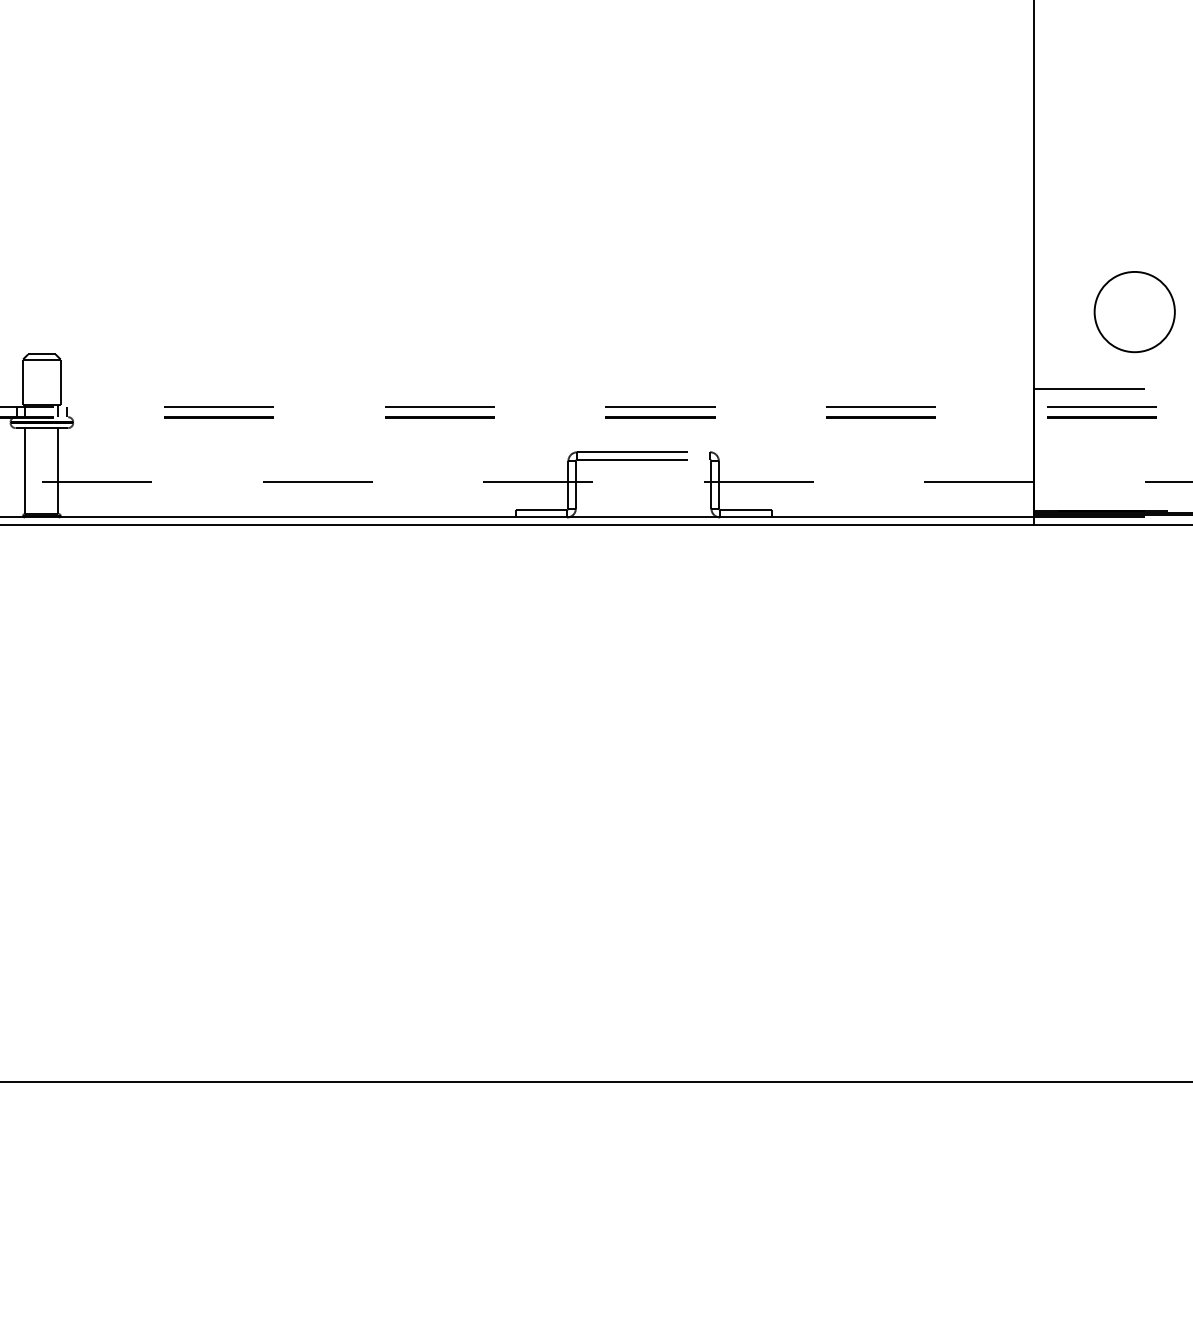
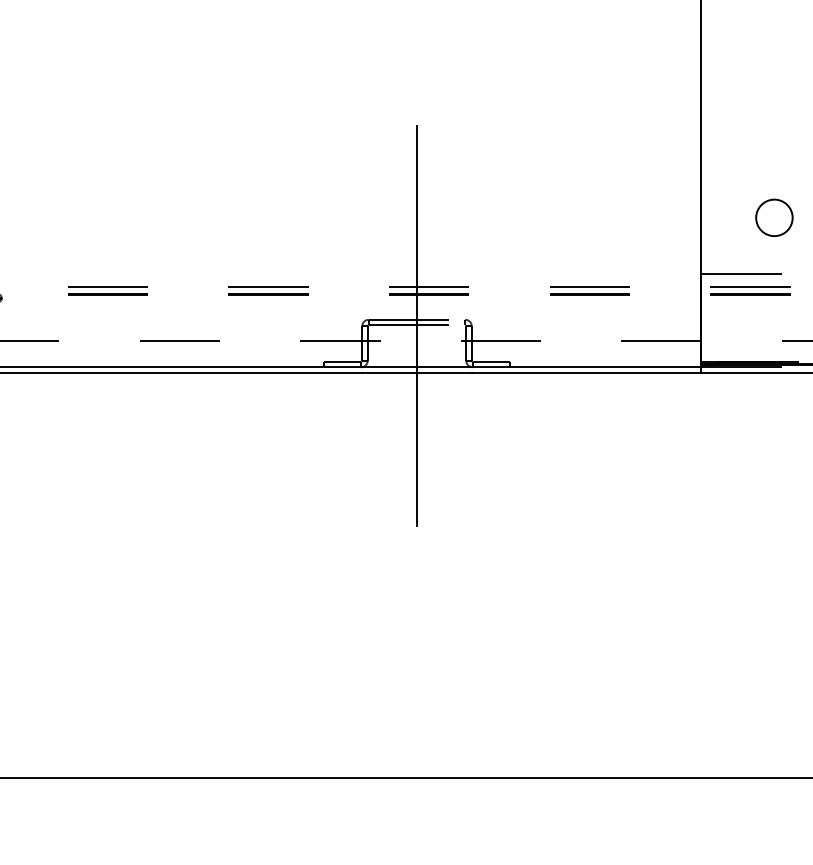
circle: (1134, 312) -> (774, 218), size x0.62
line: (643, 484) -> (416, 343), added

